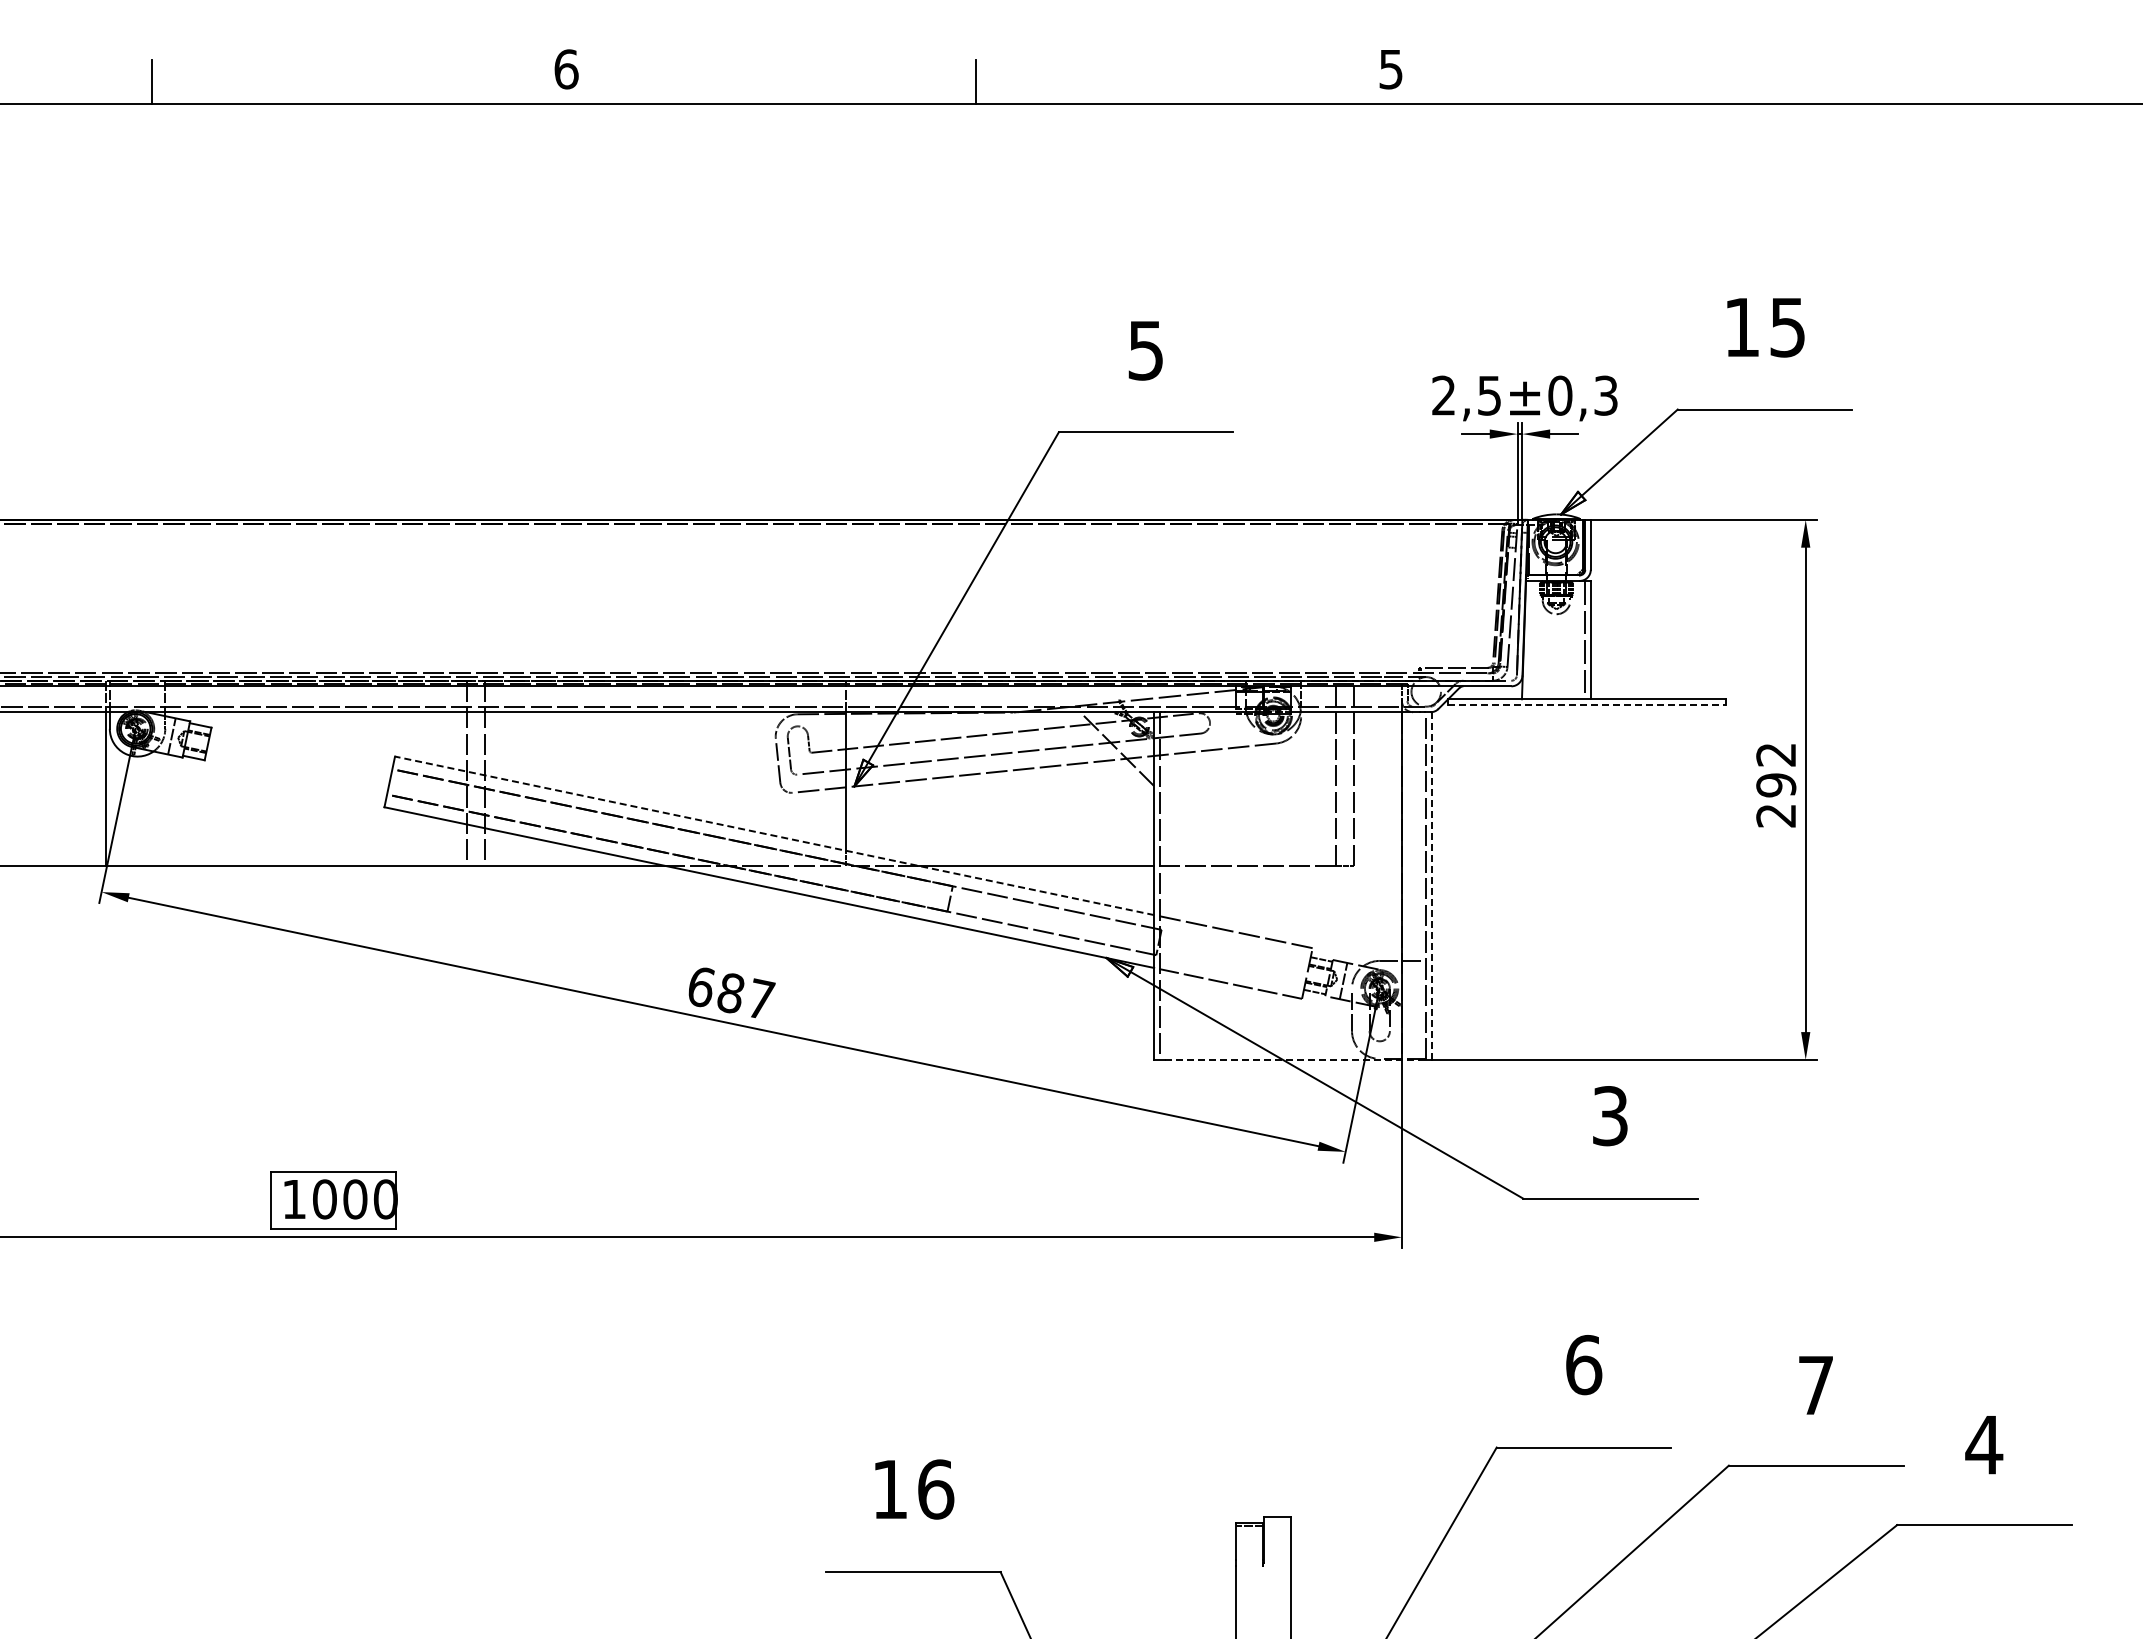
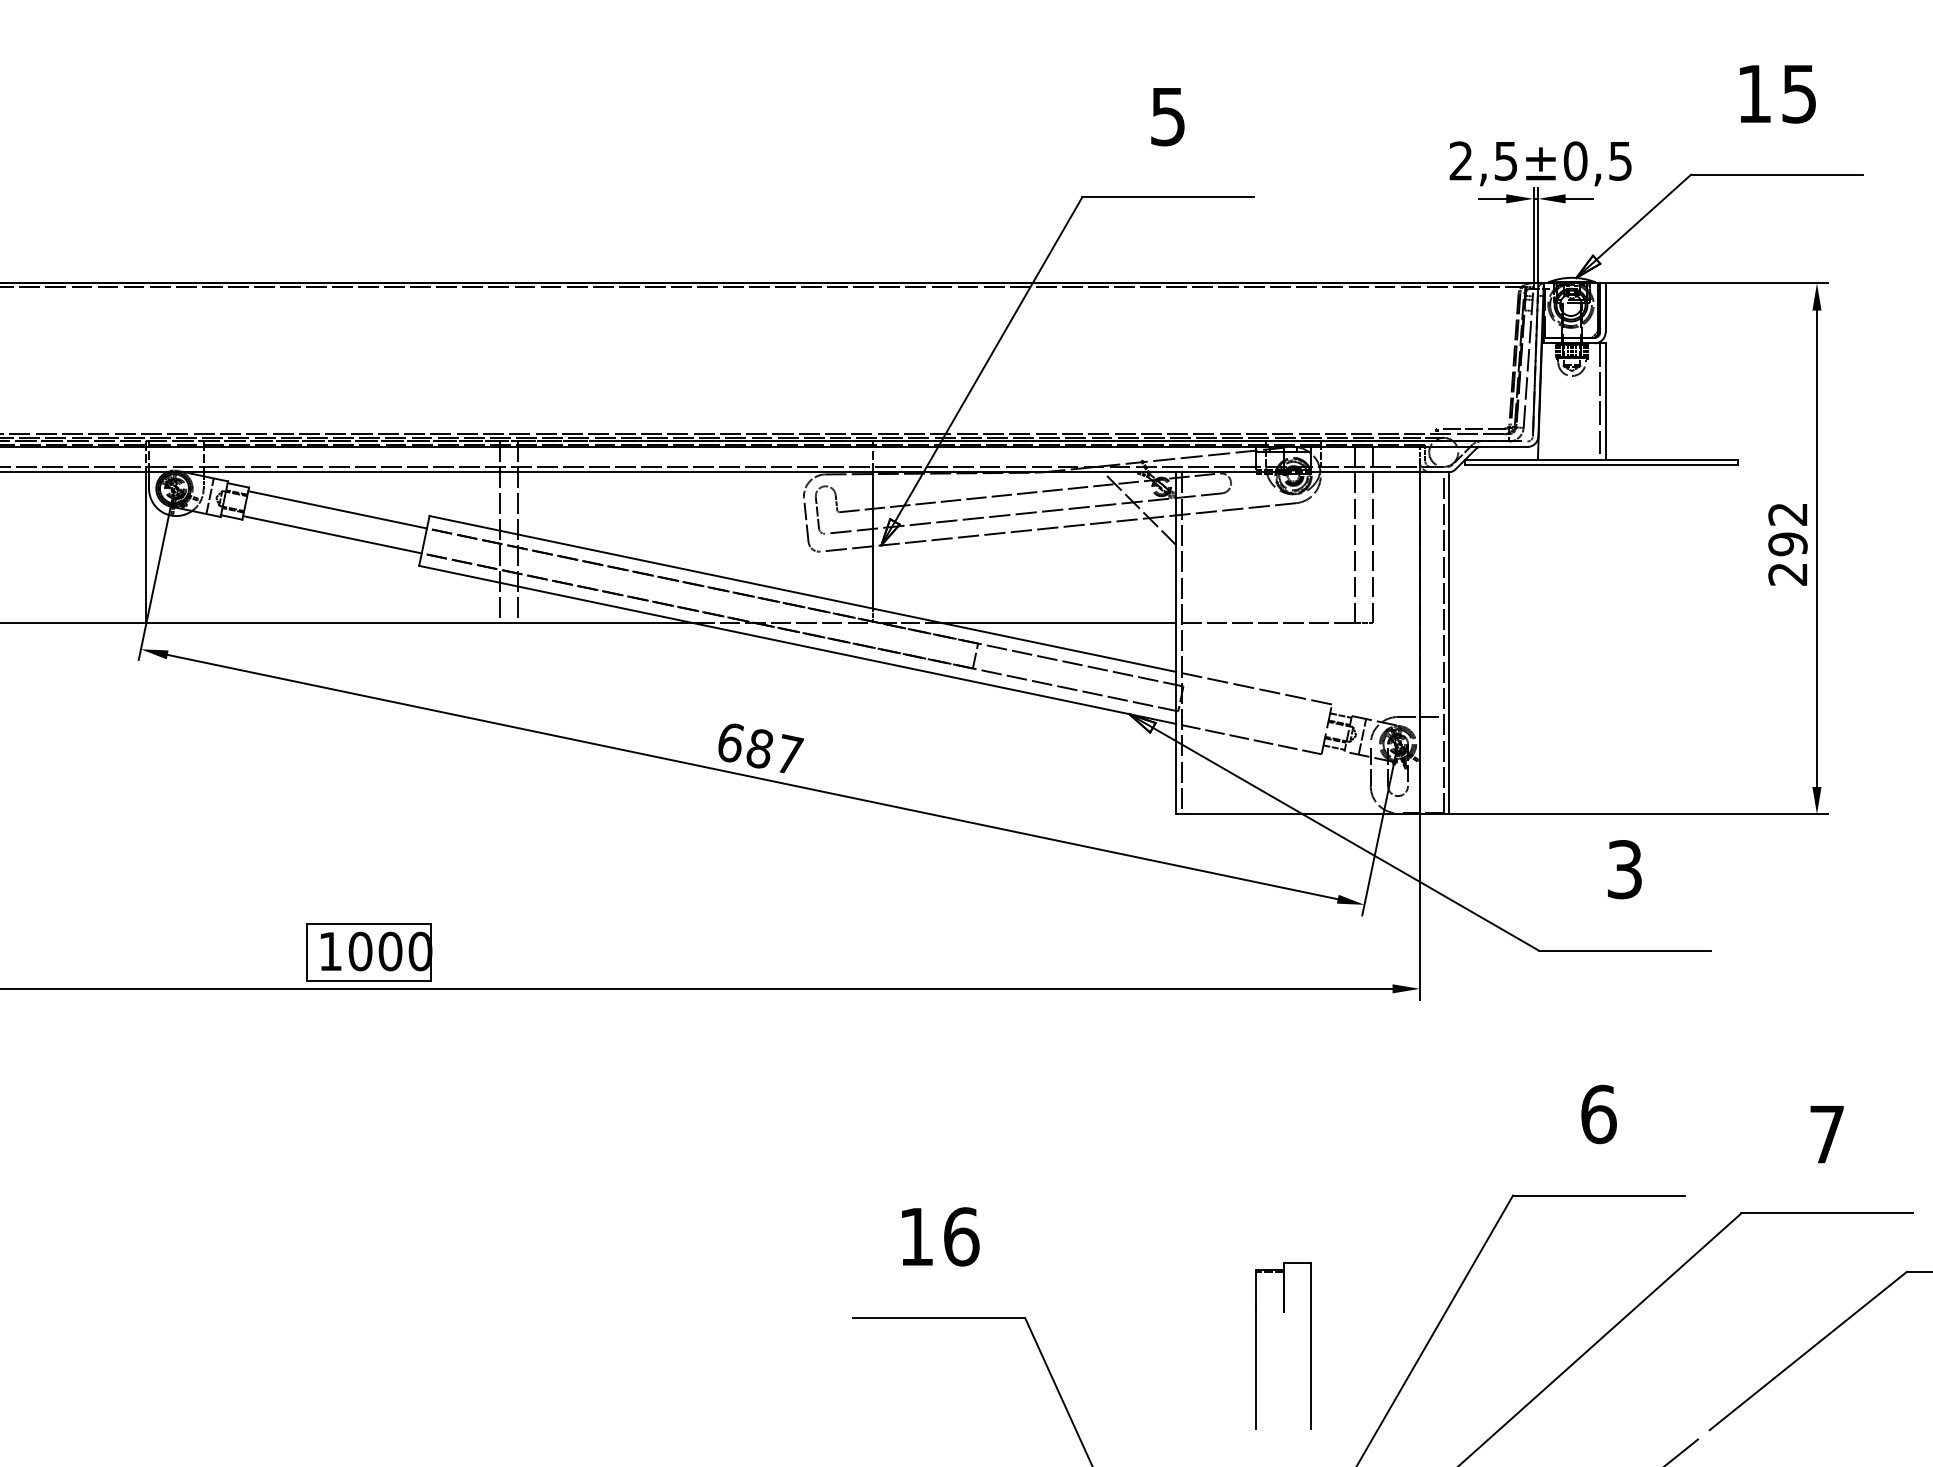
text: (1606, 395) -> (1621, 160), ±0,3 -> ±0,5
line: (1586, 704) -> (1601, 464), dashed -> solid
line: (301, 750) -> (337, 510), added
line: (296, 775) -> (332, 534), added
line: (774, 835) -> (802, 593), dashed -> solid
line: (1431, 886) -> (1448, 643), dashed -> solid
line: (1292, 1059) -> (1312, 813), dashed -> solid

